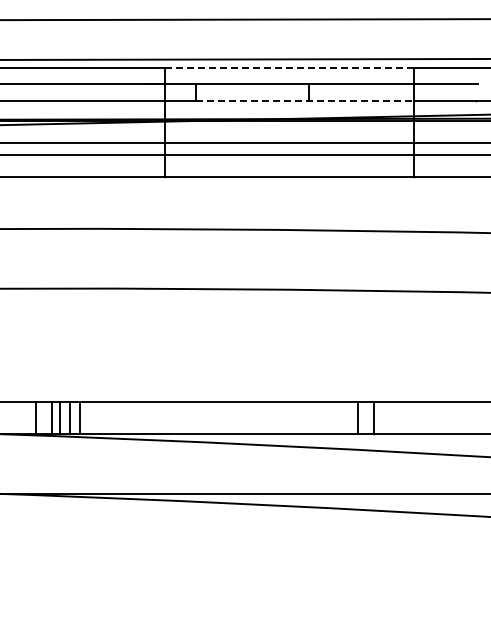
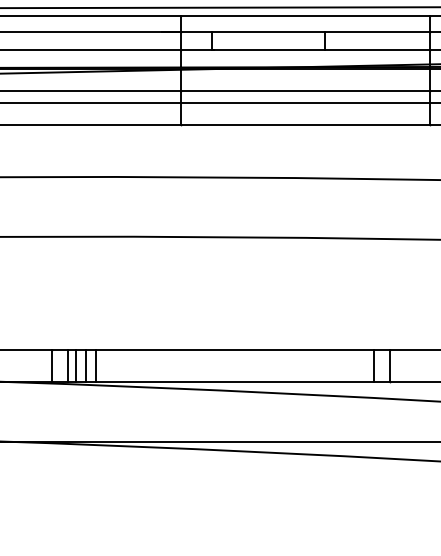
line: (290, 67) -> (306, 15), dashed -> solid
line: (305, 101) -> (321, 49), dashed -> solid

